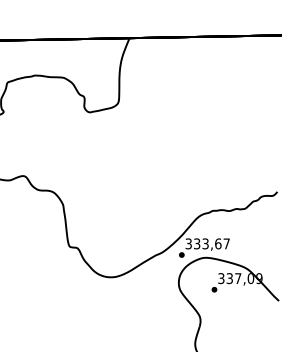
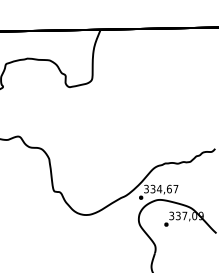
text: (205, 243) -> (159, 188), 333,67 -> 334,67

